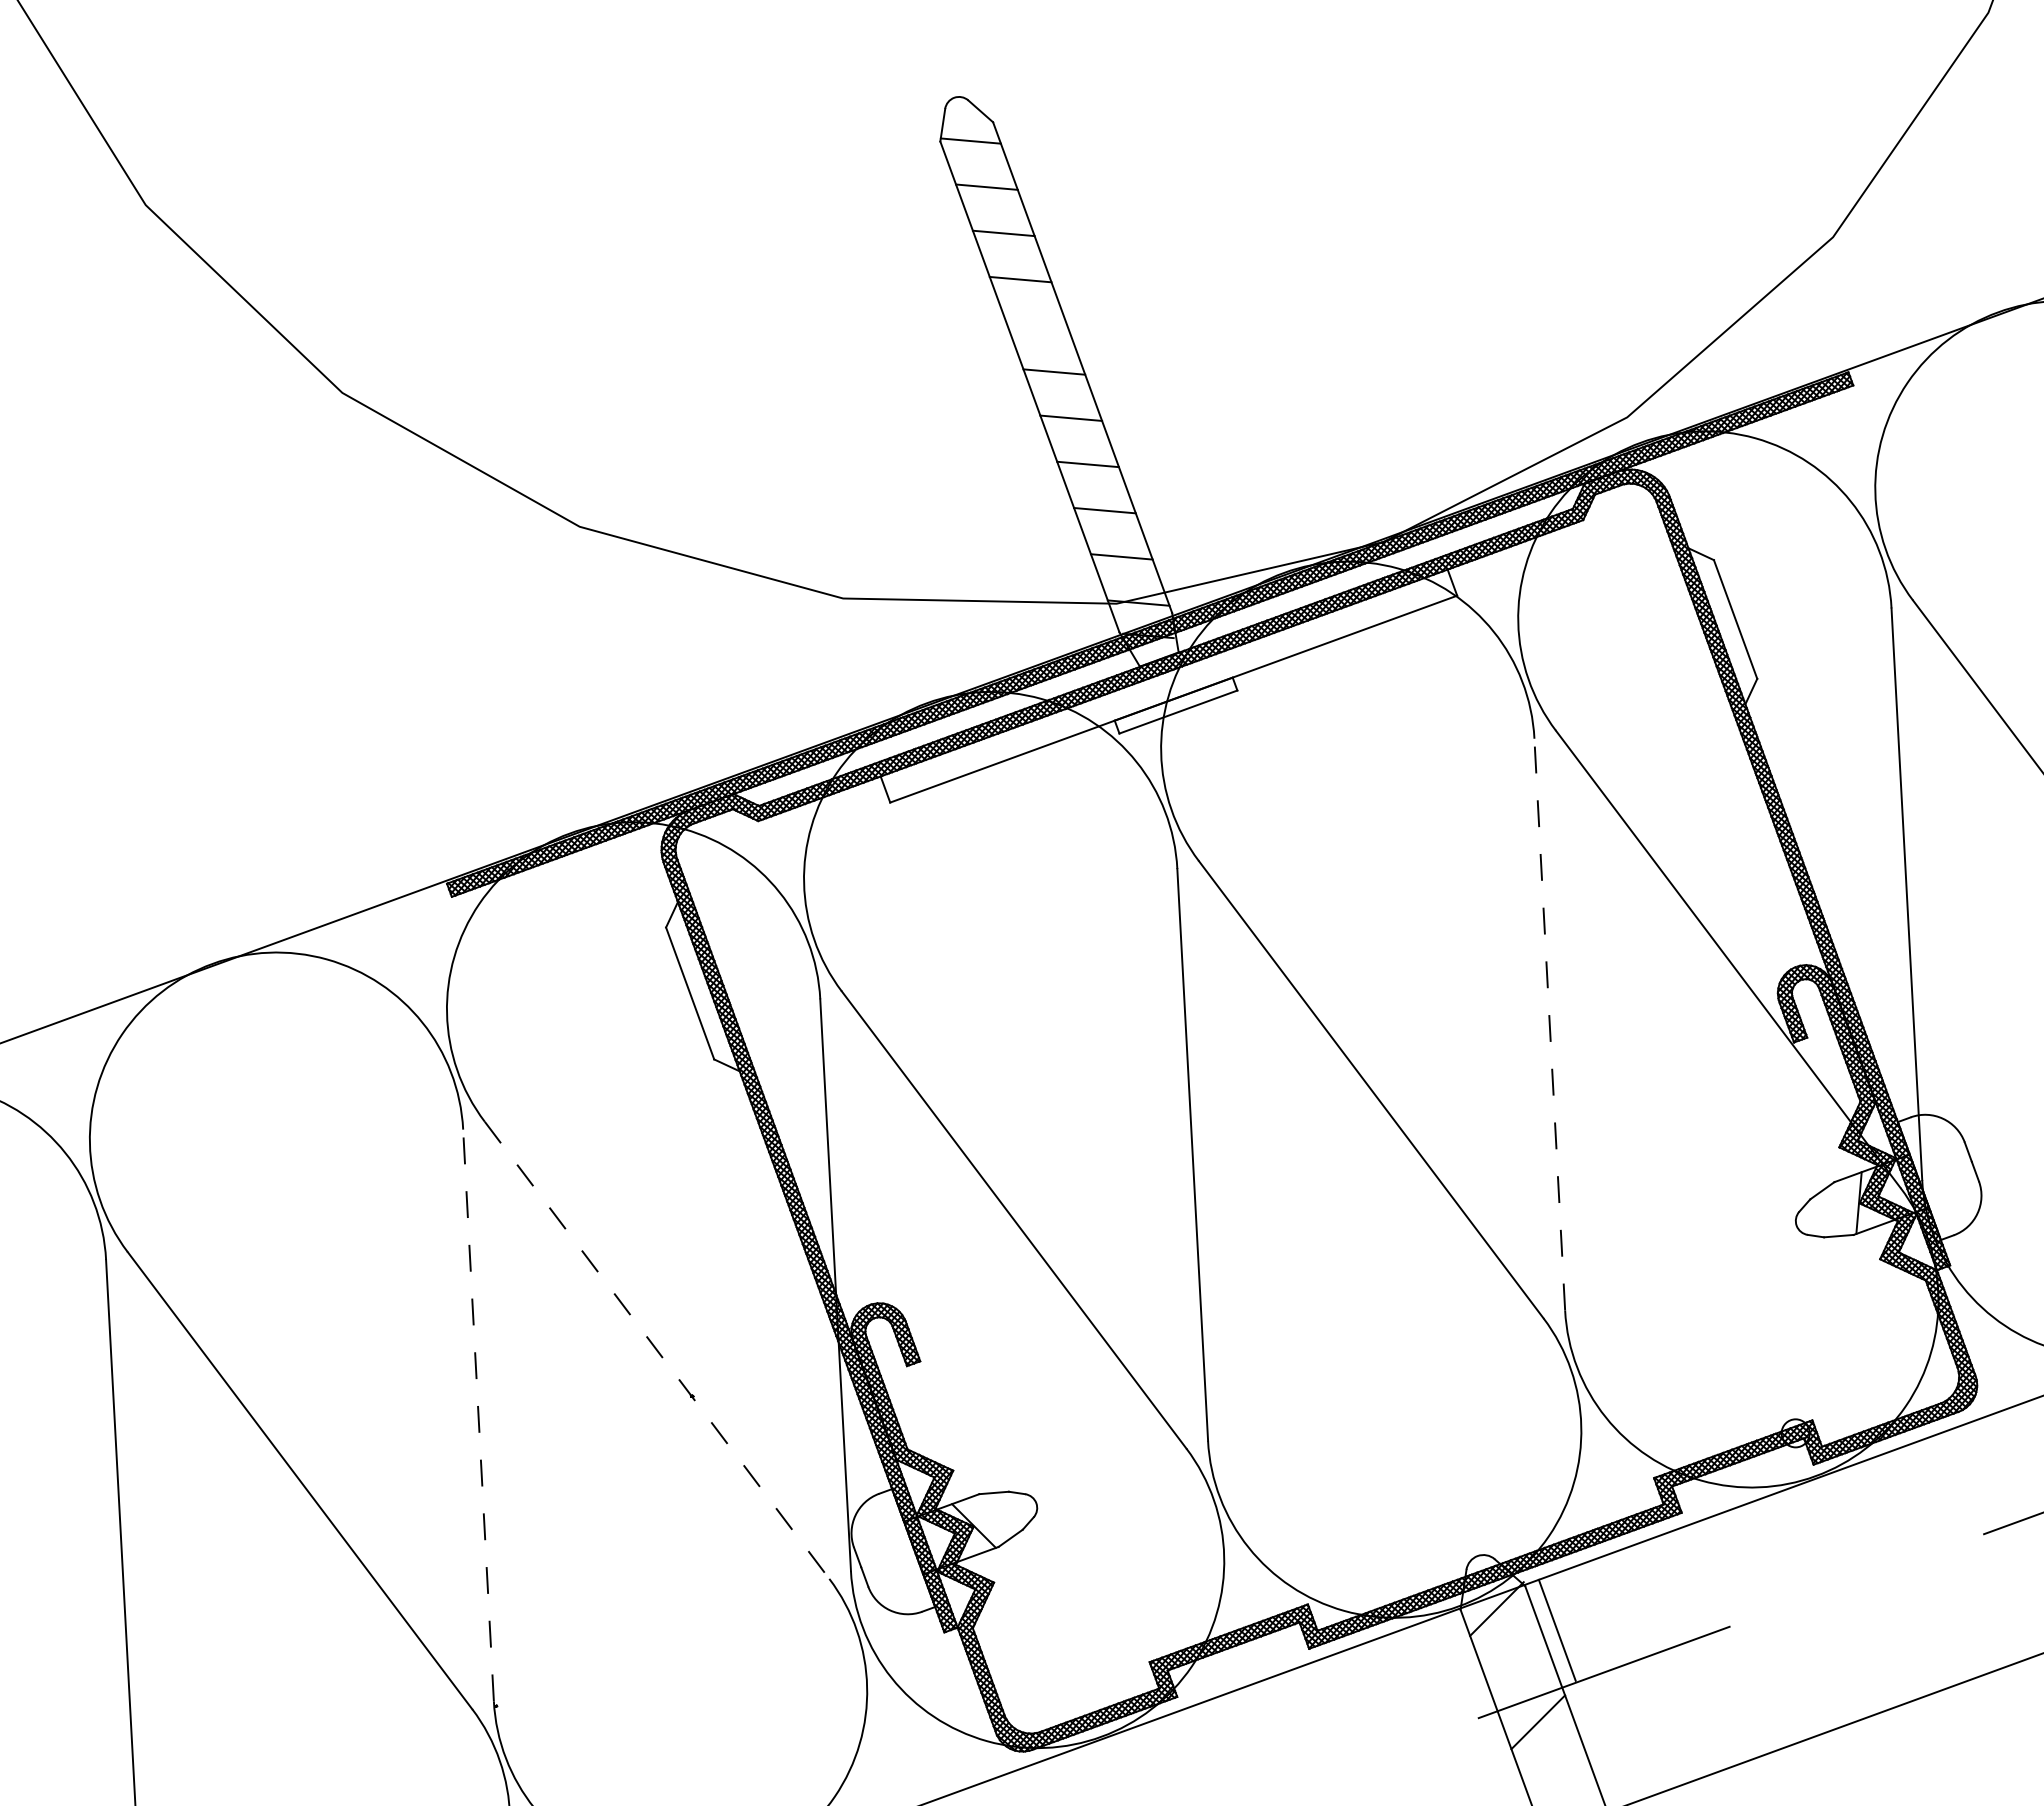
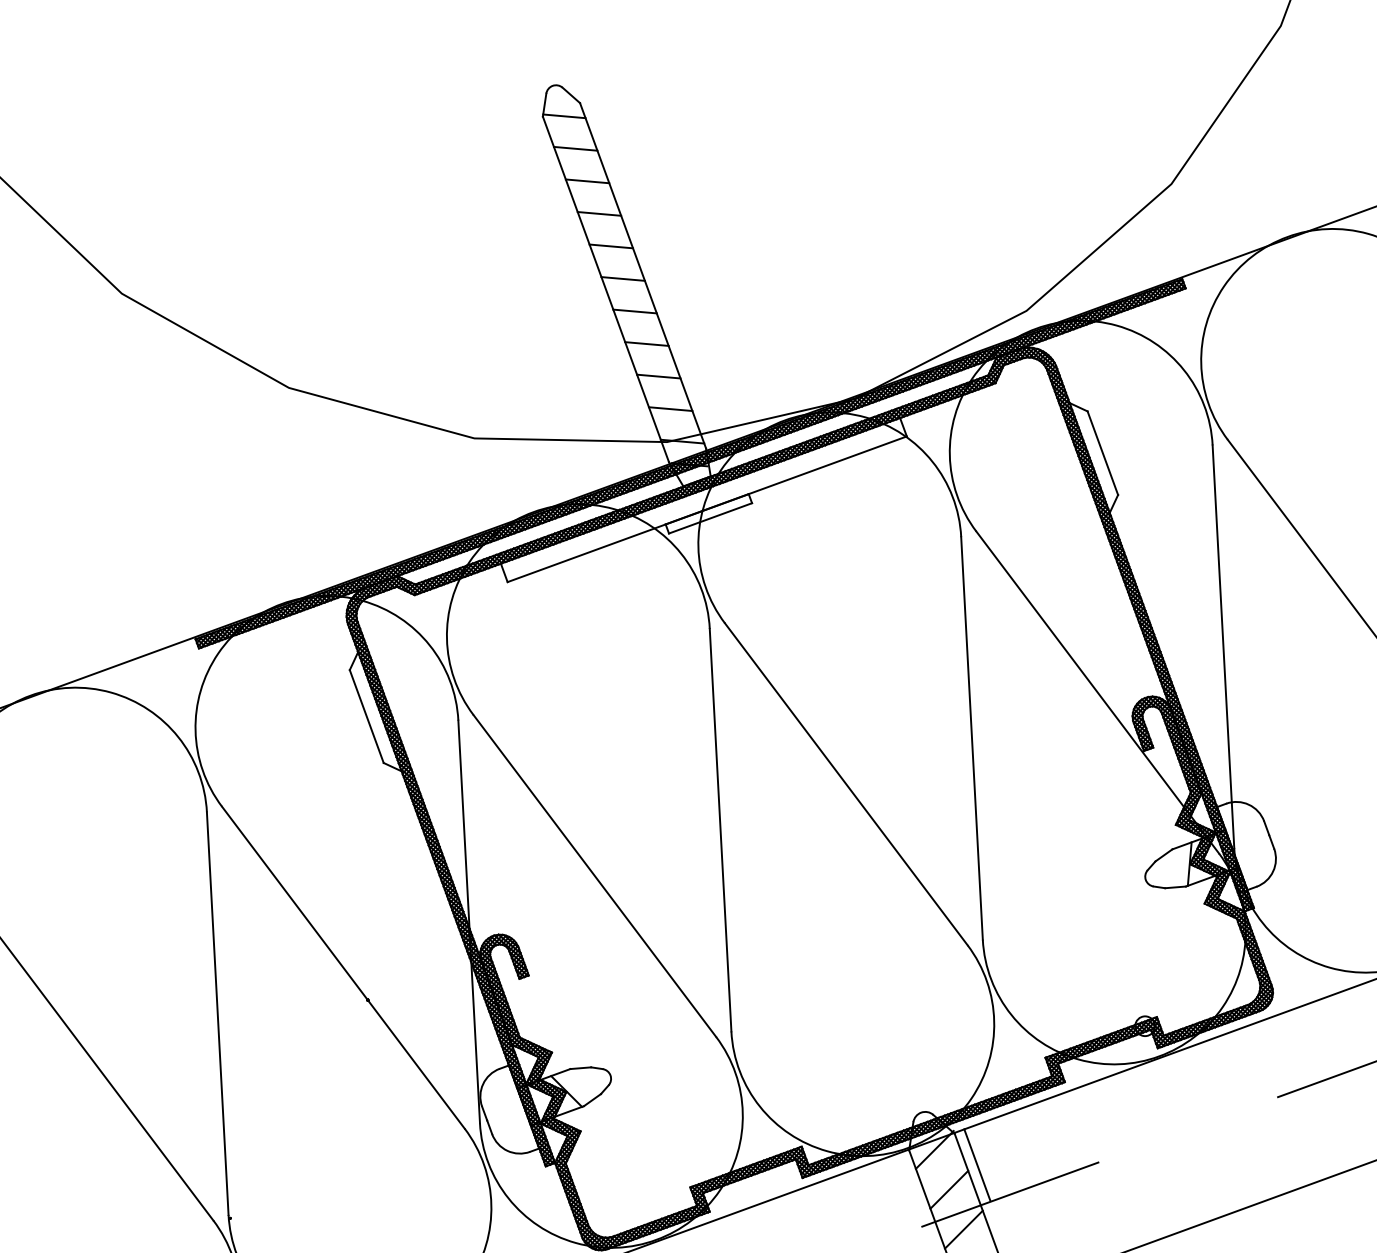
line: (1037, 325) -> (611, 246), added
line: (1549, 1024) -> (971, 738), dashed -> solid
line: (657, 1350) -> (343, 967), dashed -> solid
line: (478, 1414) -> (217, 1012), dashed -> solid
line: (1517, 1665) -> (949, 1189), added

